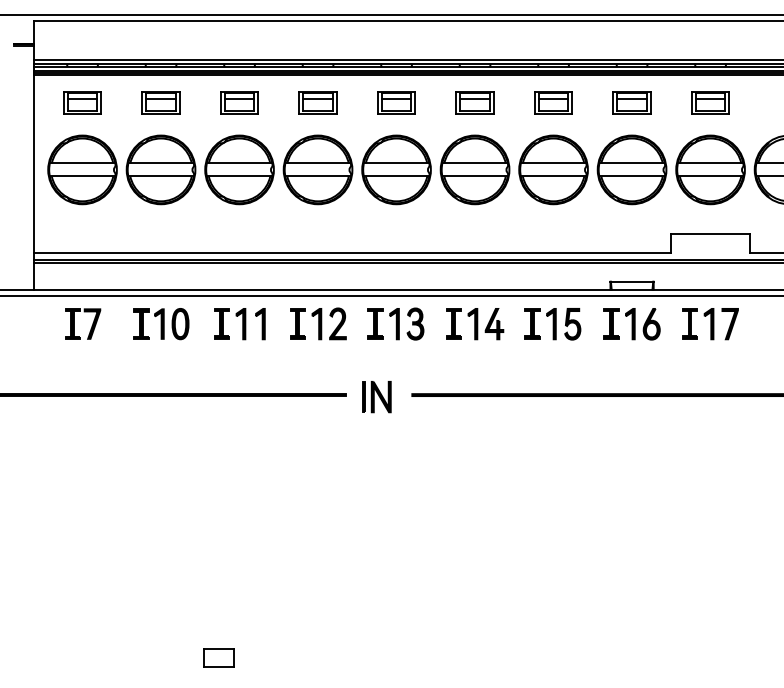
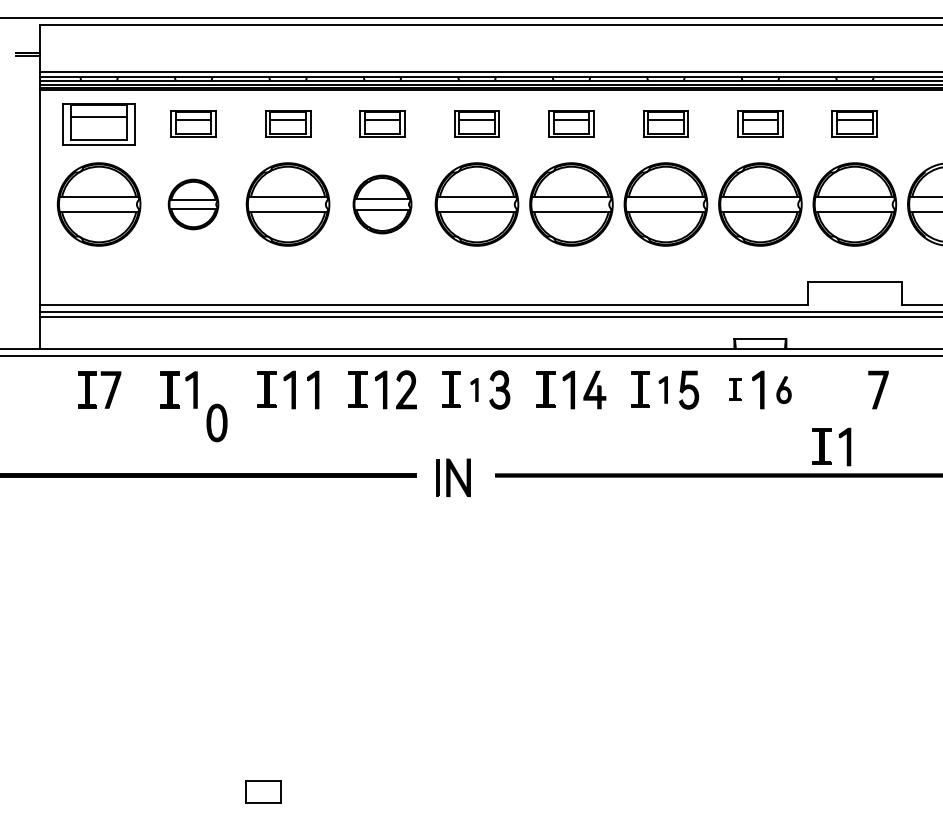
part: (82, 102) -> (99, 123), size x1.6
part: (160, 169) -> (193, 204), size x0.6
part: (318, 169) -> (382, 204), size x0.7
part: (180, 323) -> (216, 422), moved
part: (394, 323) -> (474, 389), size x0.6
part: (551, 323) -> (663, 389), size x0.7
part: (611, 323) -> (735, 389), size x0.6
part: (651, 323) -> (783, 389), size x0.7
part: (691, 323) -> (824, 446), moved

